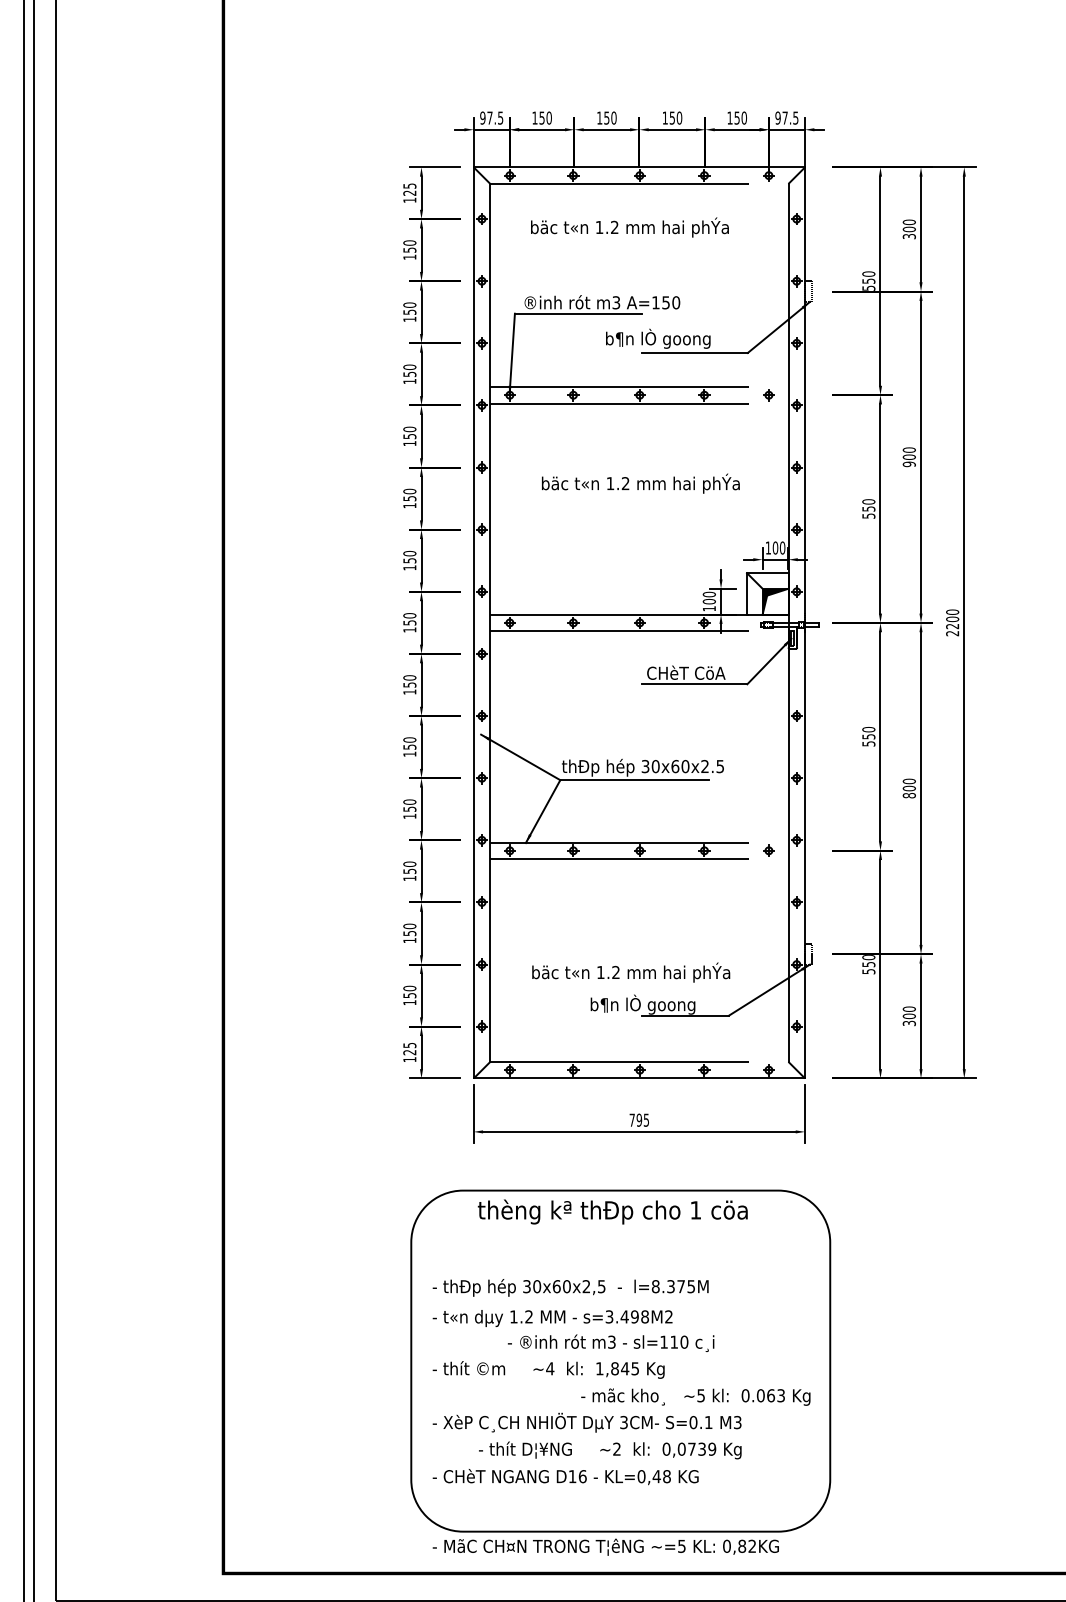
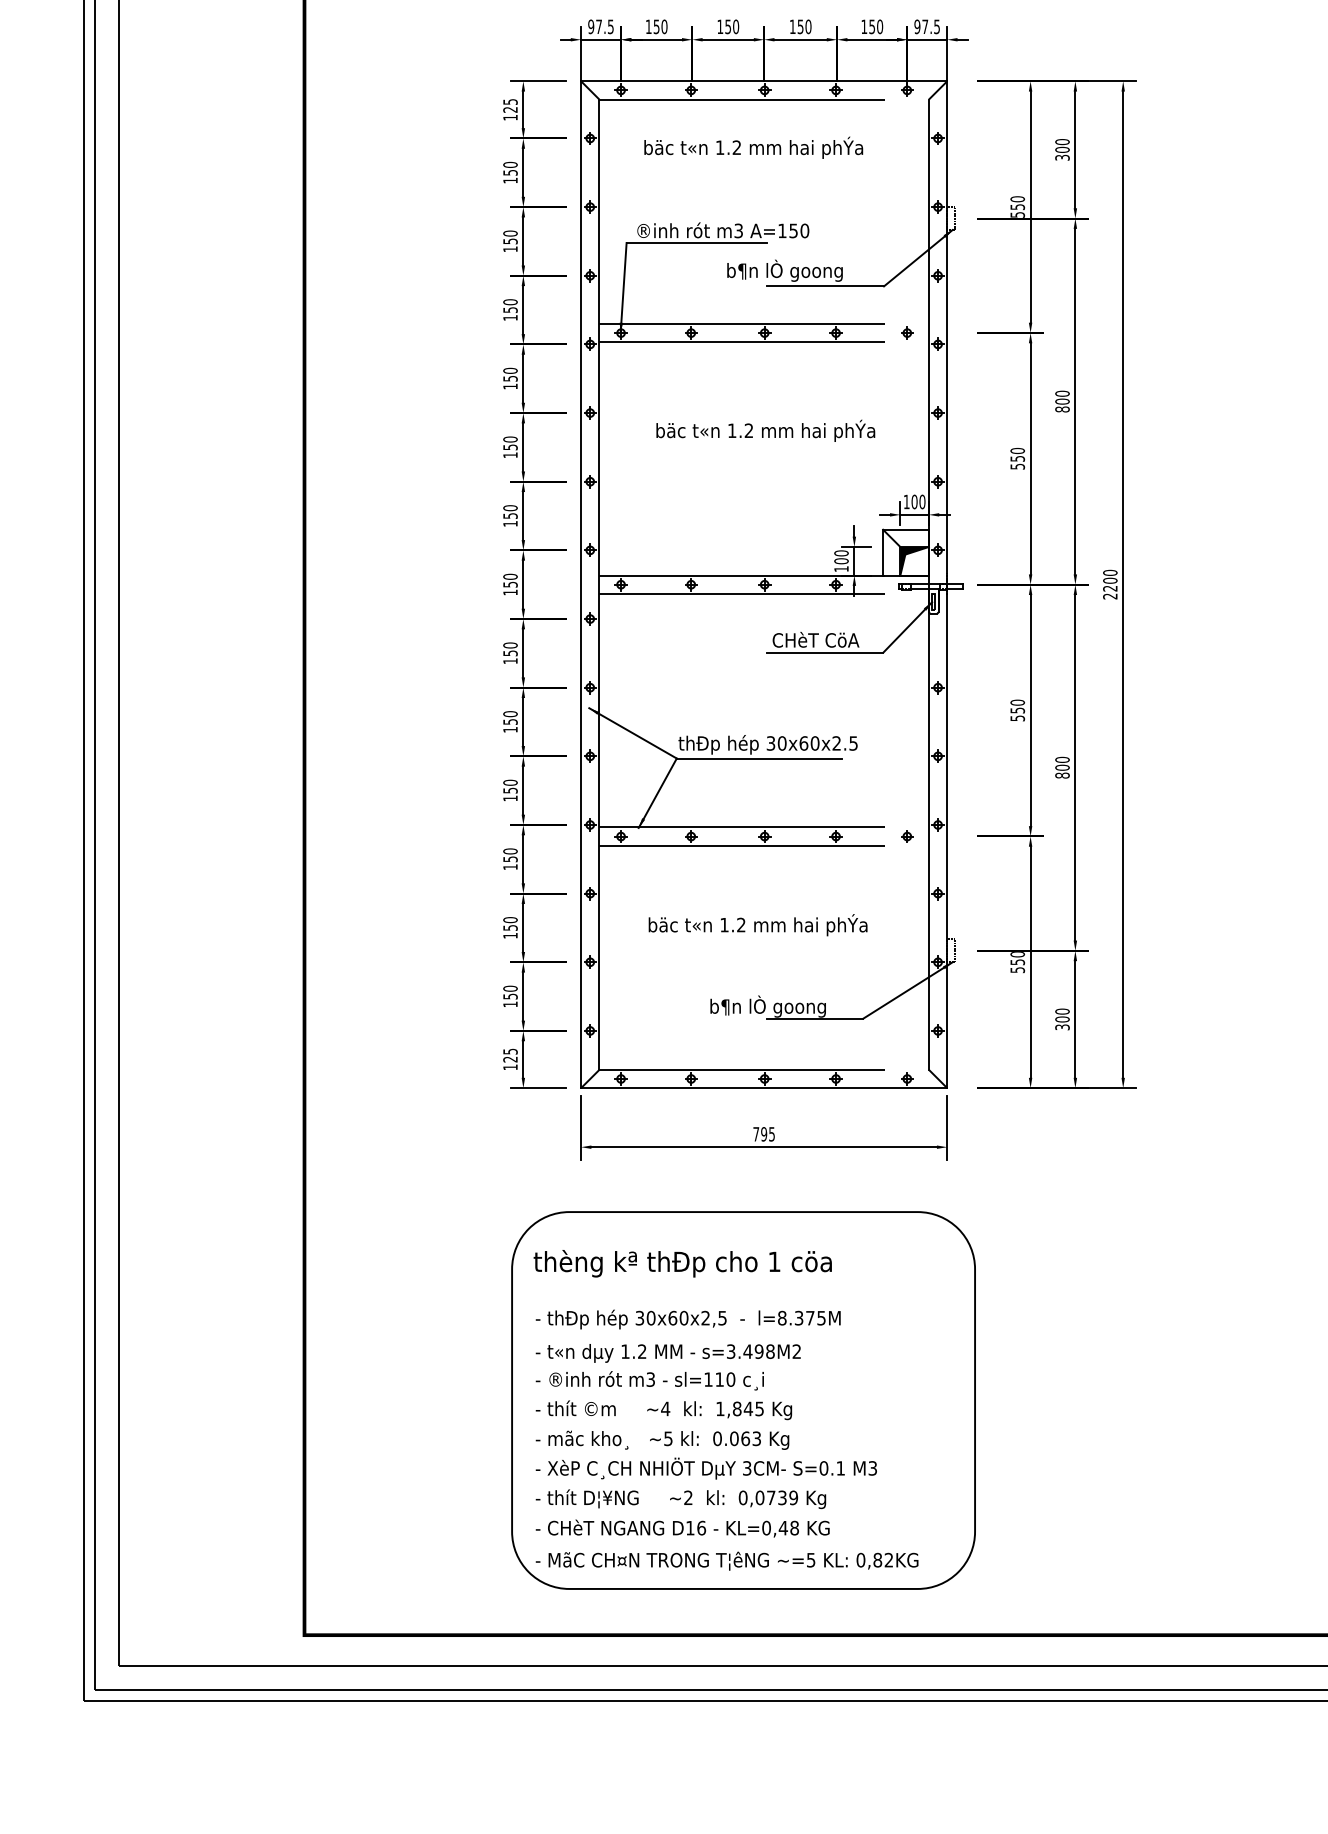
text: (909, 464) -> (1062, 409), 900 -> 800
text: (630, 972) -> (757, 925), moved
text: (612, 1211) -> (682, 1263), moved
text: (610, 1343) -> (649, 1380), moved
text: (695, 1396) -> (662, 1439), moved
text: (609, 1450) -> (680, 1499), moved
text: (605, 1546) -> (726, 1560), moved

